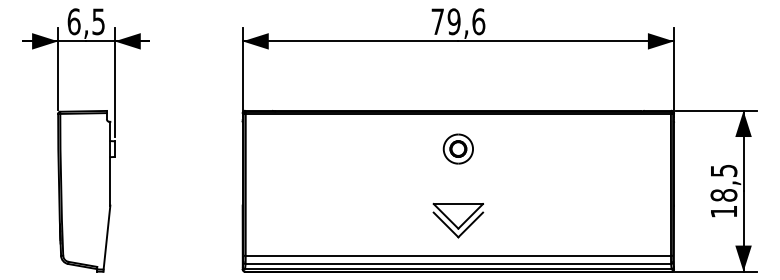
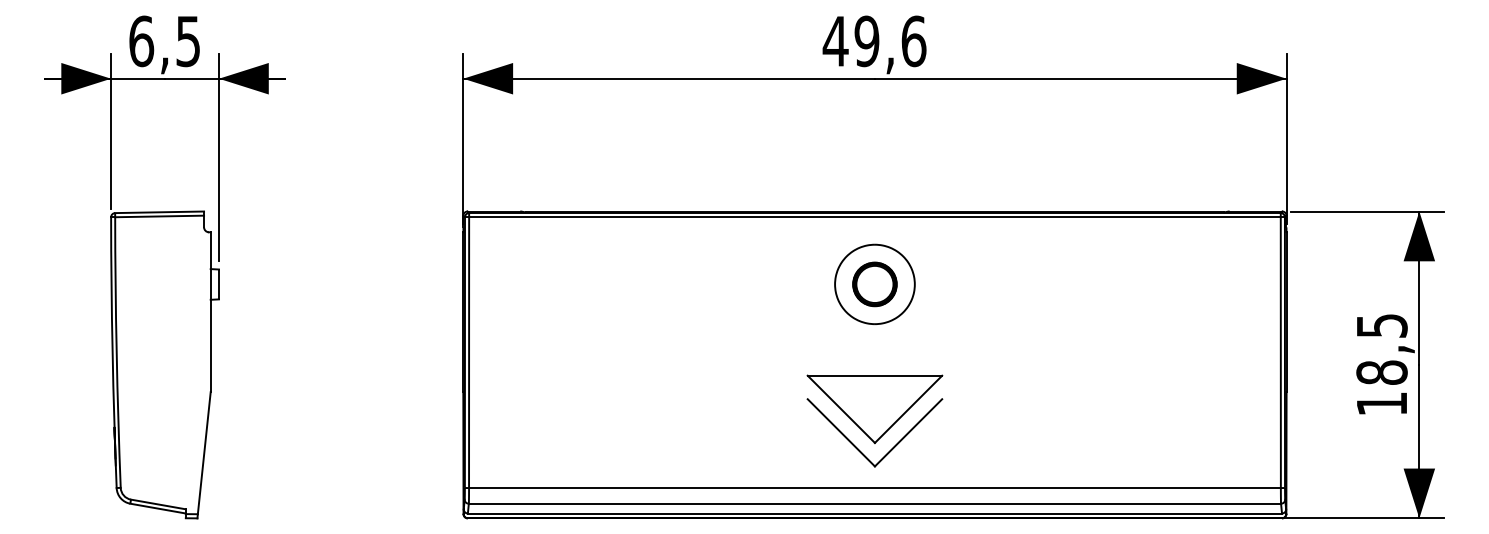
text: (437, 21) -> (835, 40), 79,6 -> 49,6
part: (458, 148) -> (875, 283), size x1.43
part: (458, 220) -> (875, 420), size x1.43

